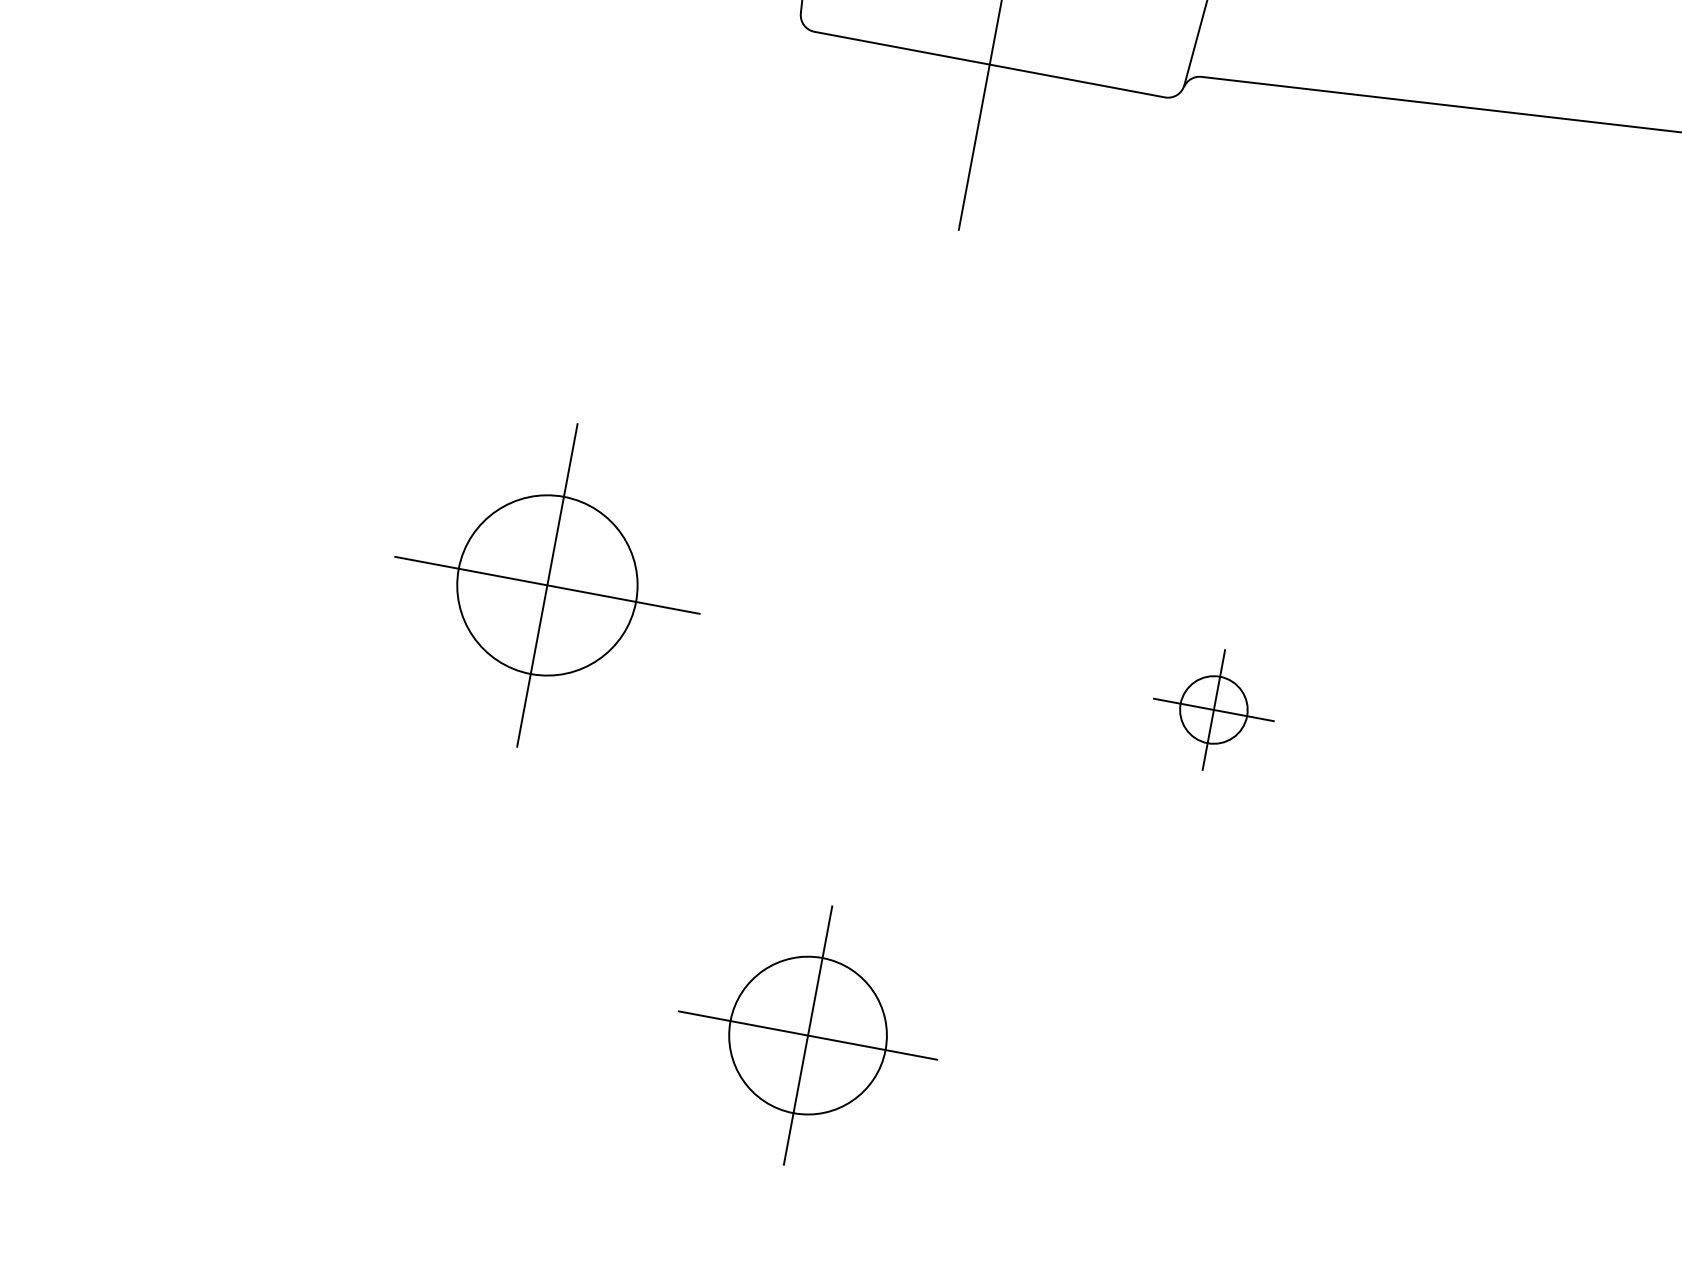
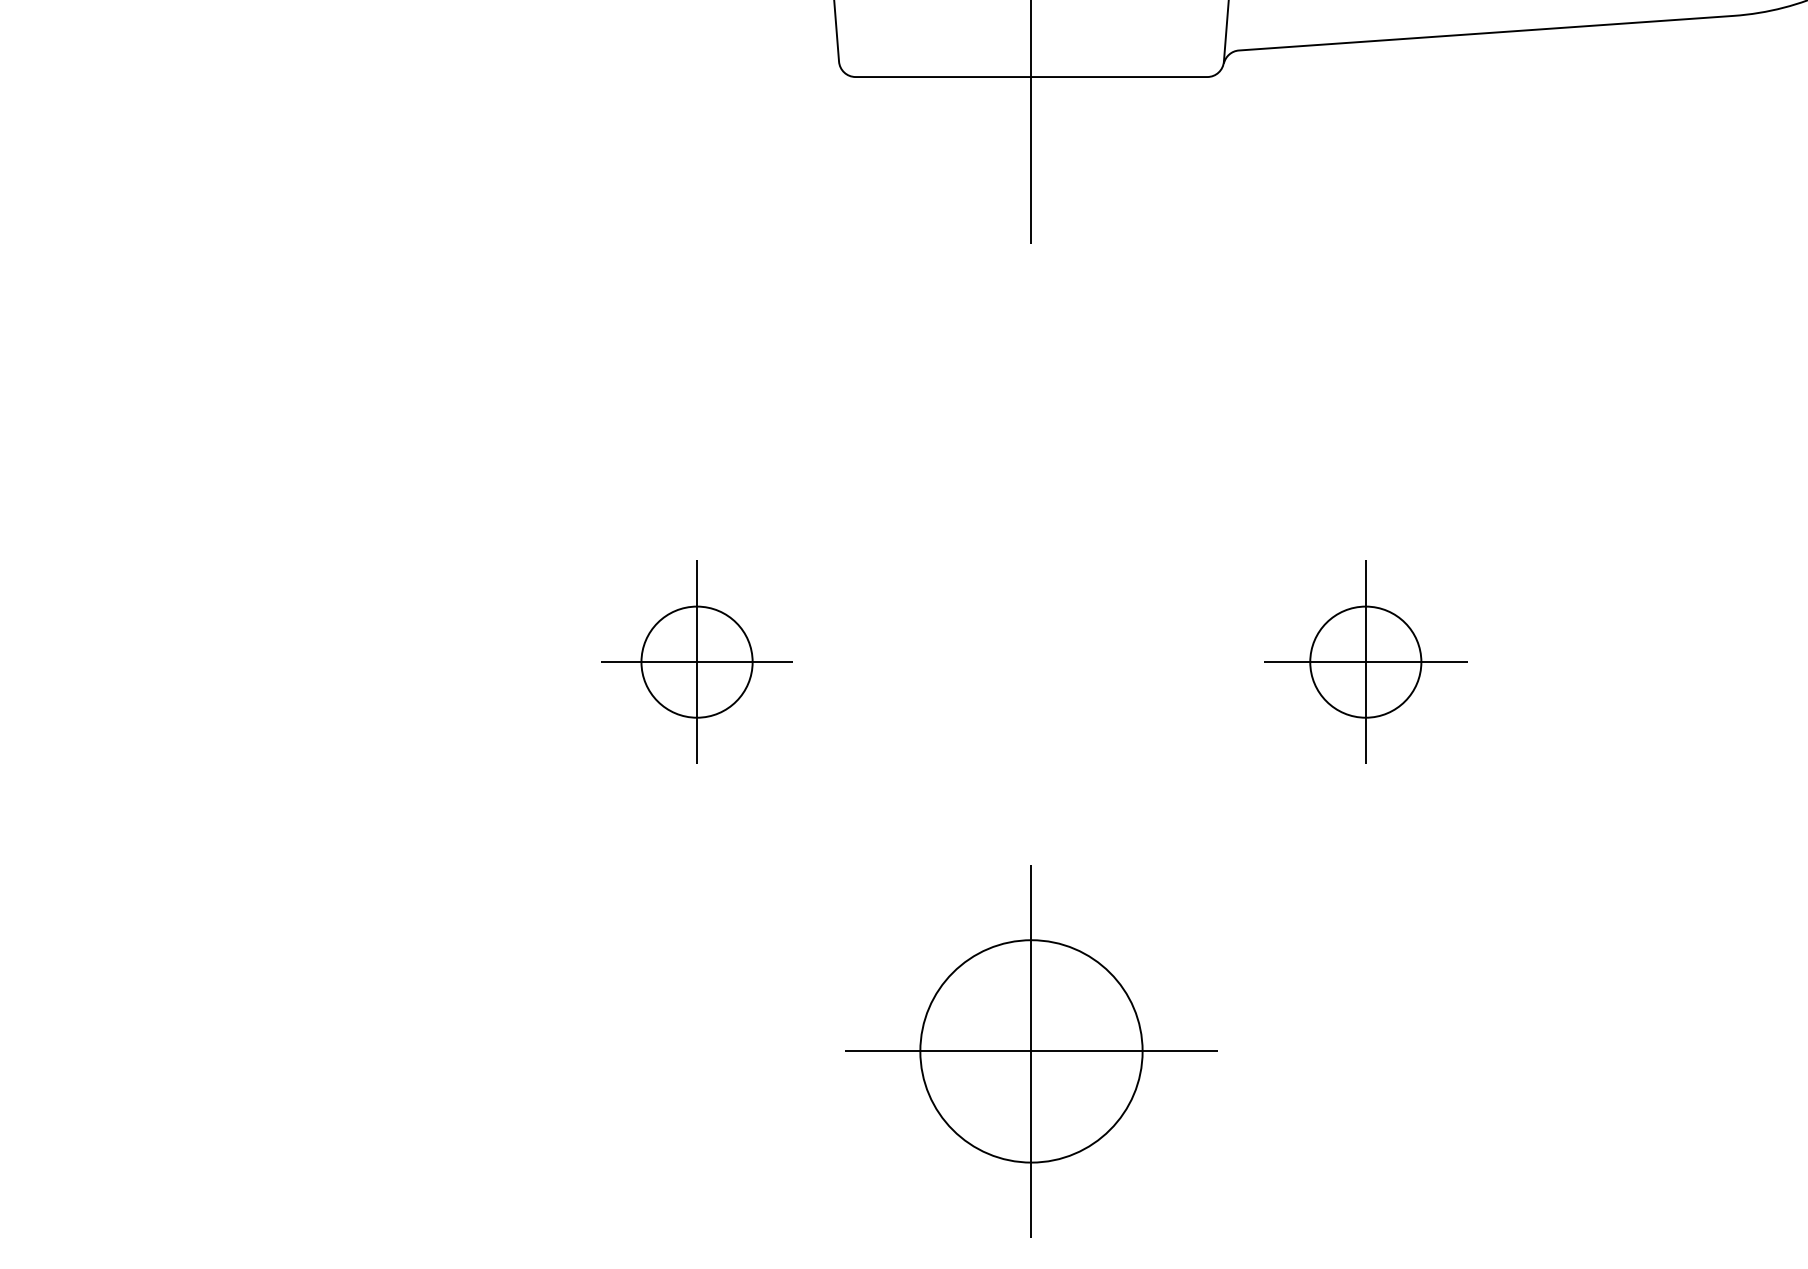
part: (546, 584) -> (696, 661), size x0.62
part: (1213, 709) -> (1365, 661), size x1.67
part: (808, 1035) -> (1031, 1051), size x1.43

